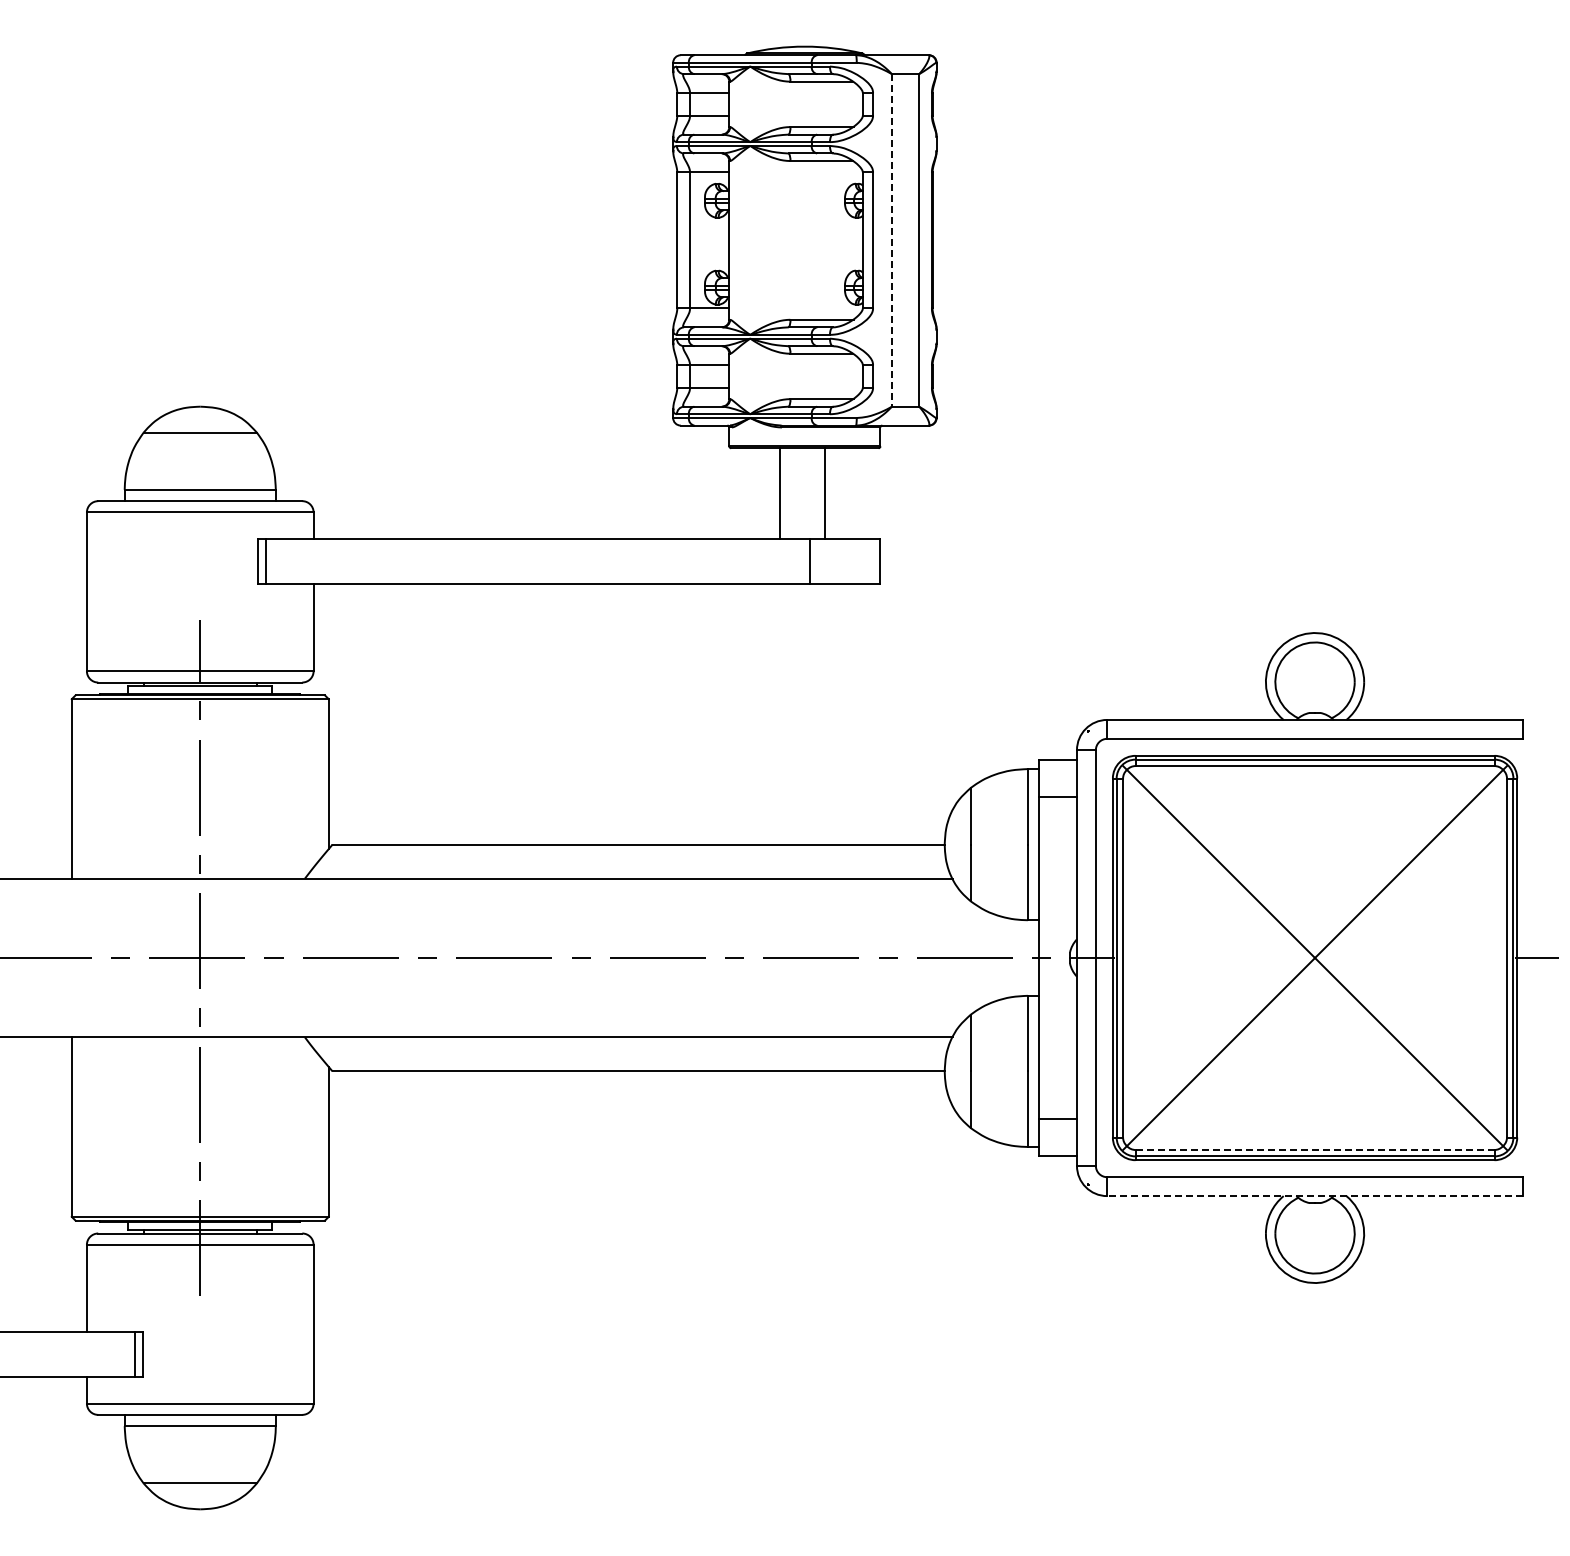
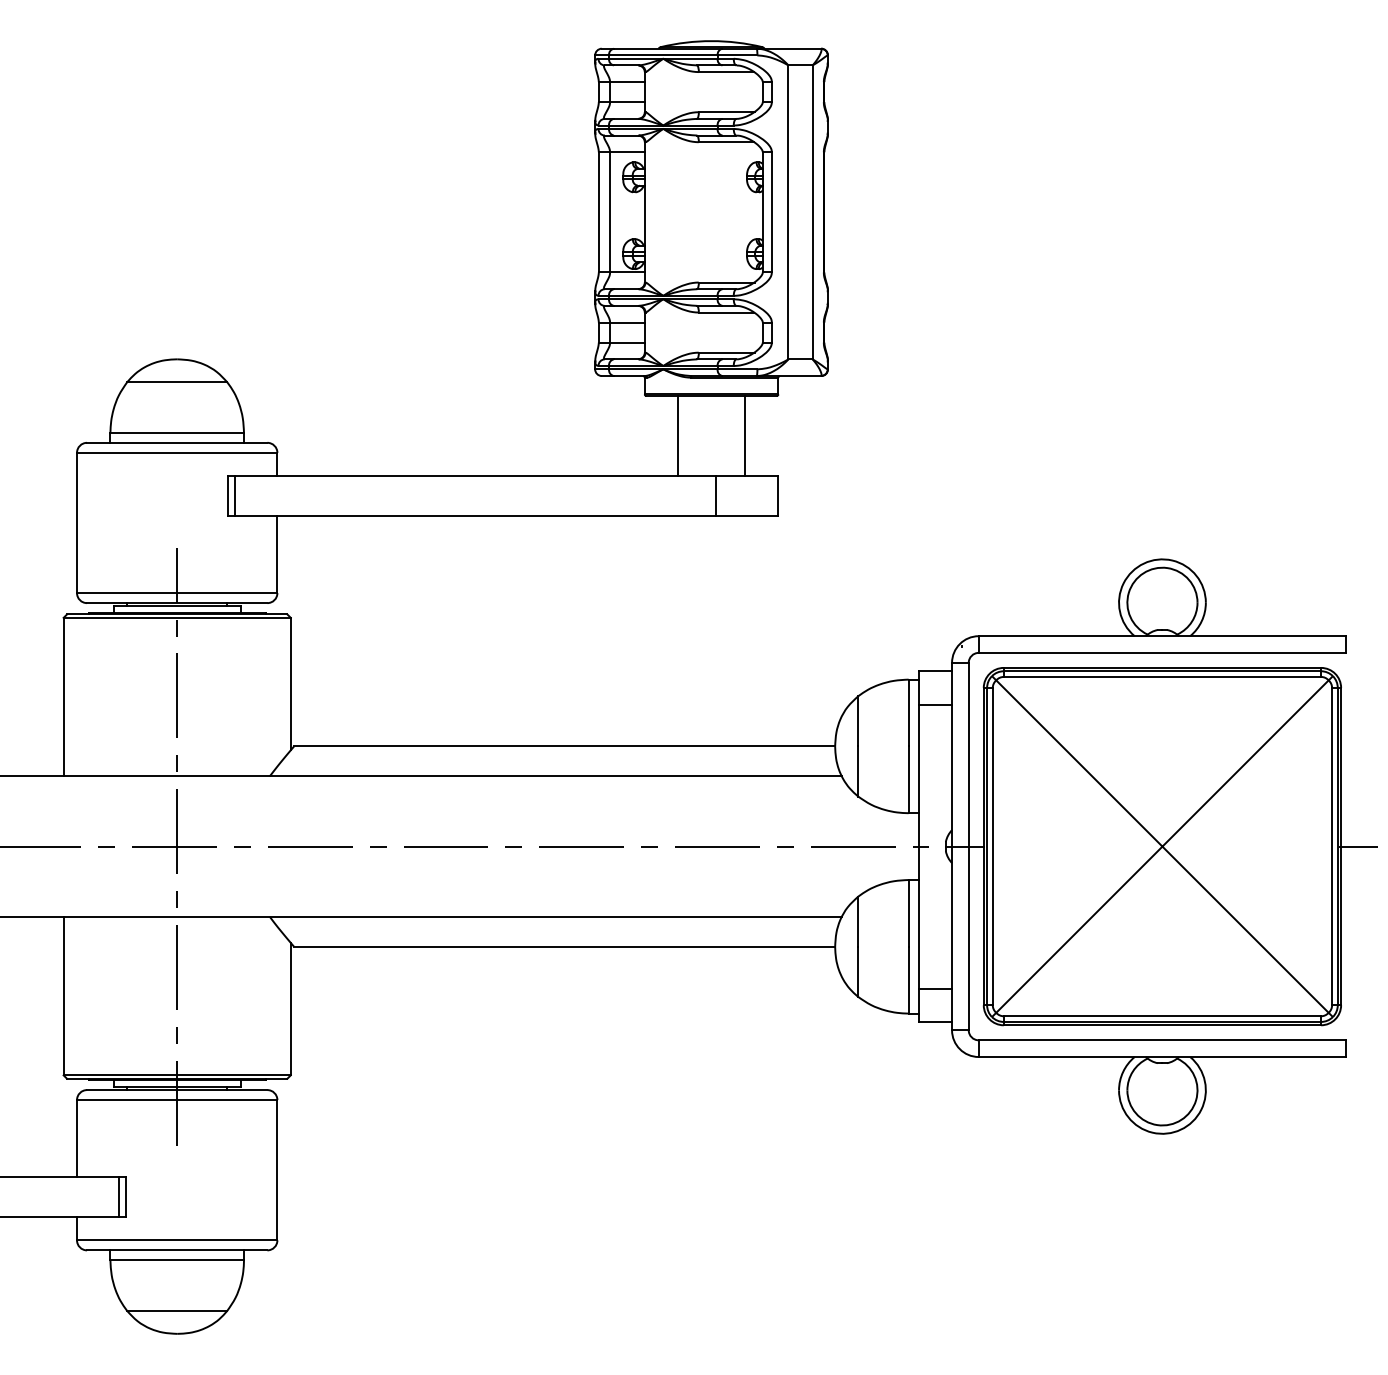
line: (891, 240) -> (788, 212), dashed -> solid
line: (779, 493) -> (744, 436), moved
line: (825, 493) -> (678, 436), moved
line: (1315, 1149) -> (1162, 1015), dashed -> solid
line: (1315, 1196) -> (1162, 1057), dashed -> solid

